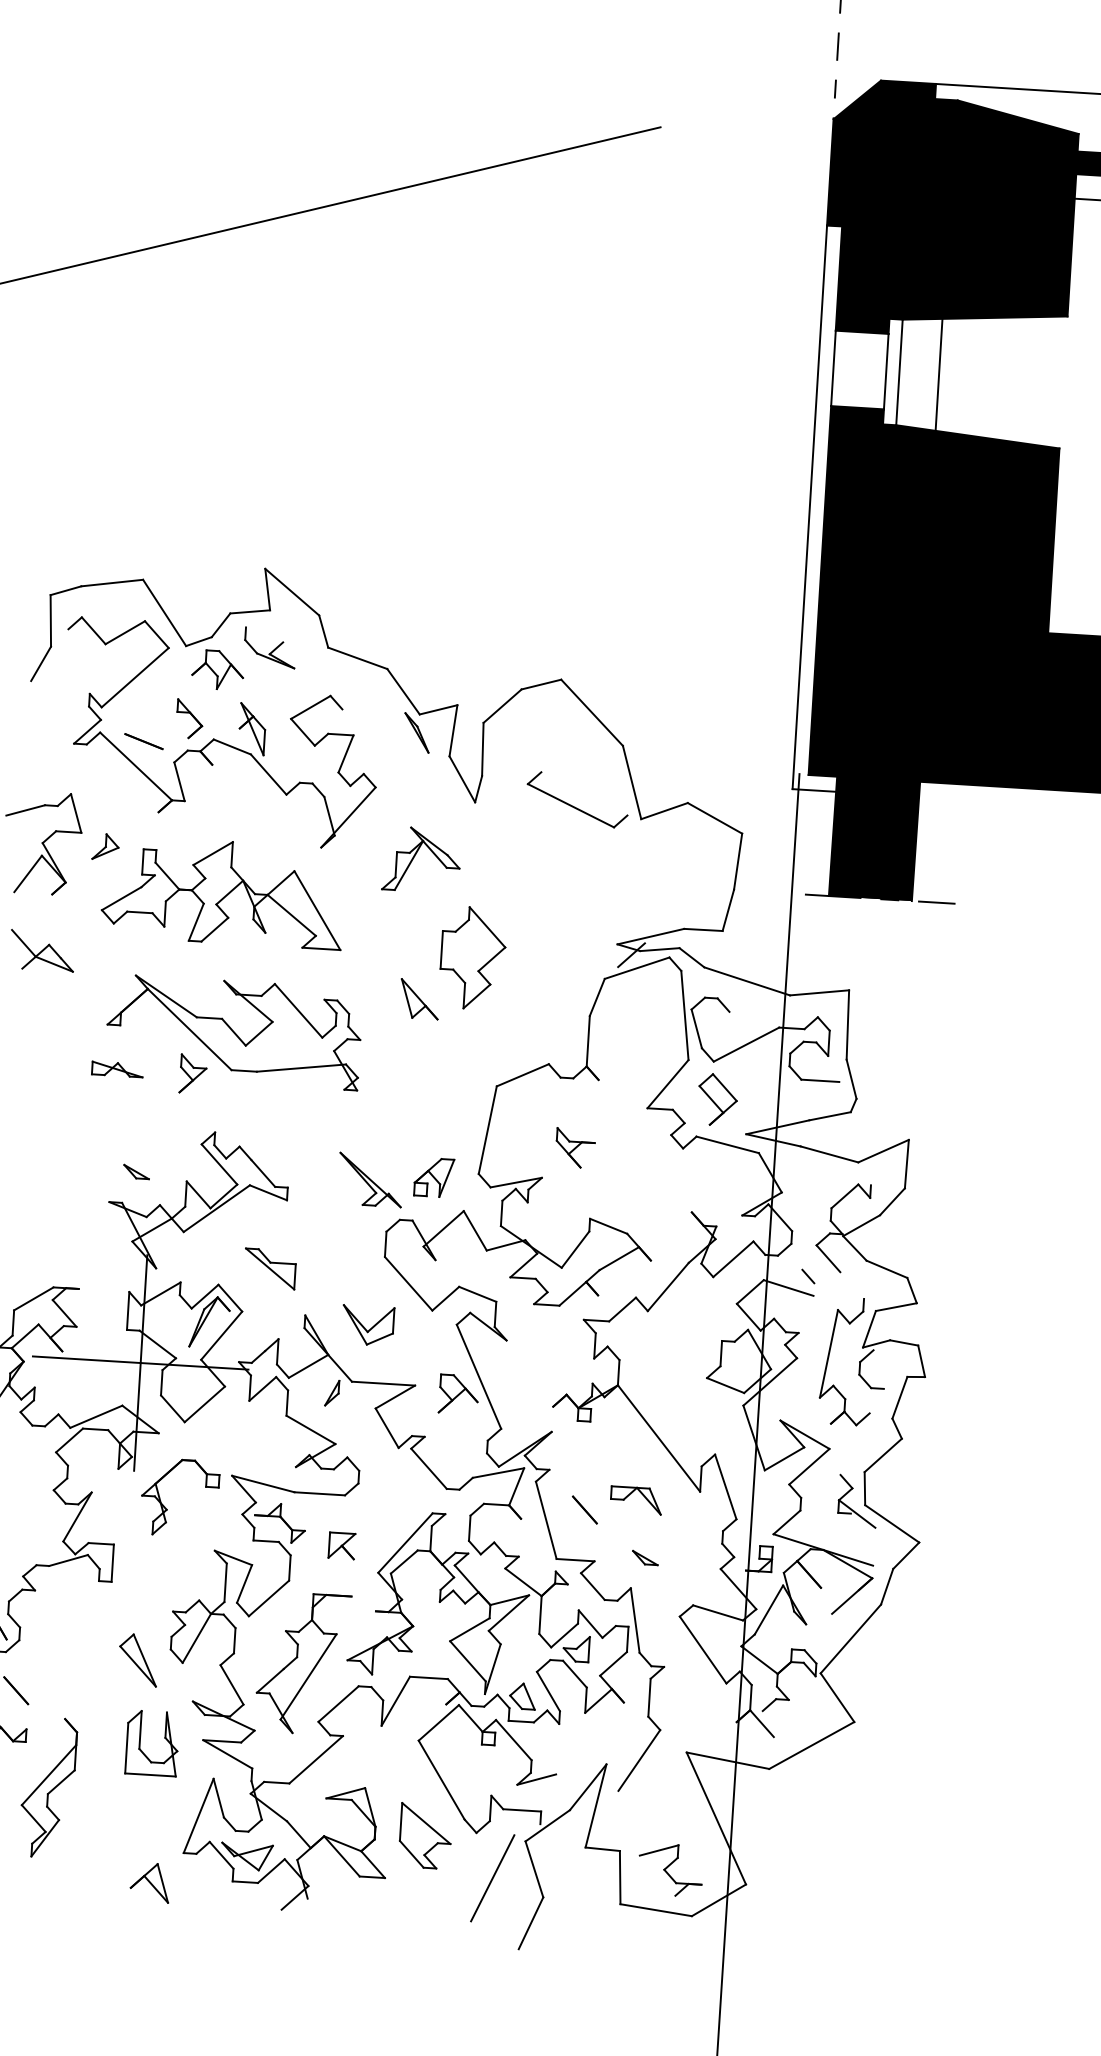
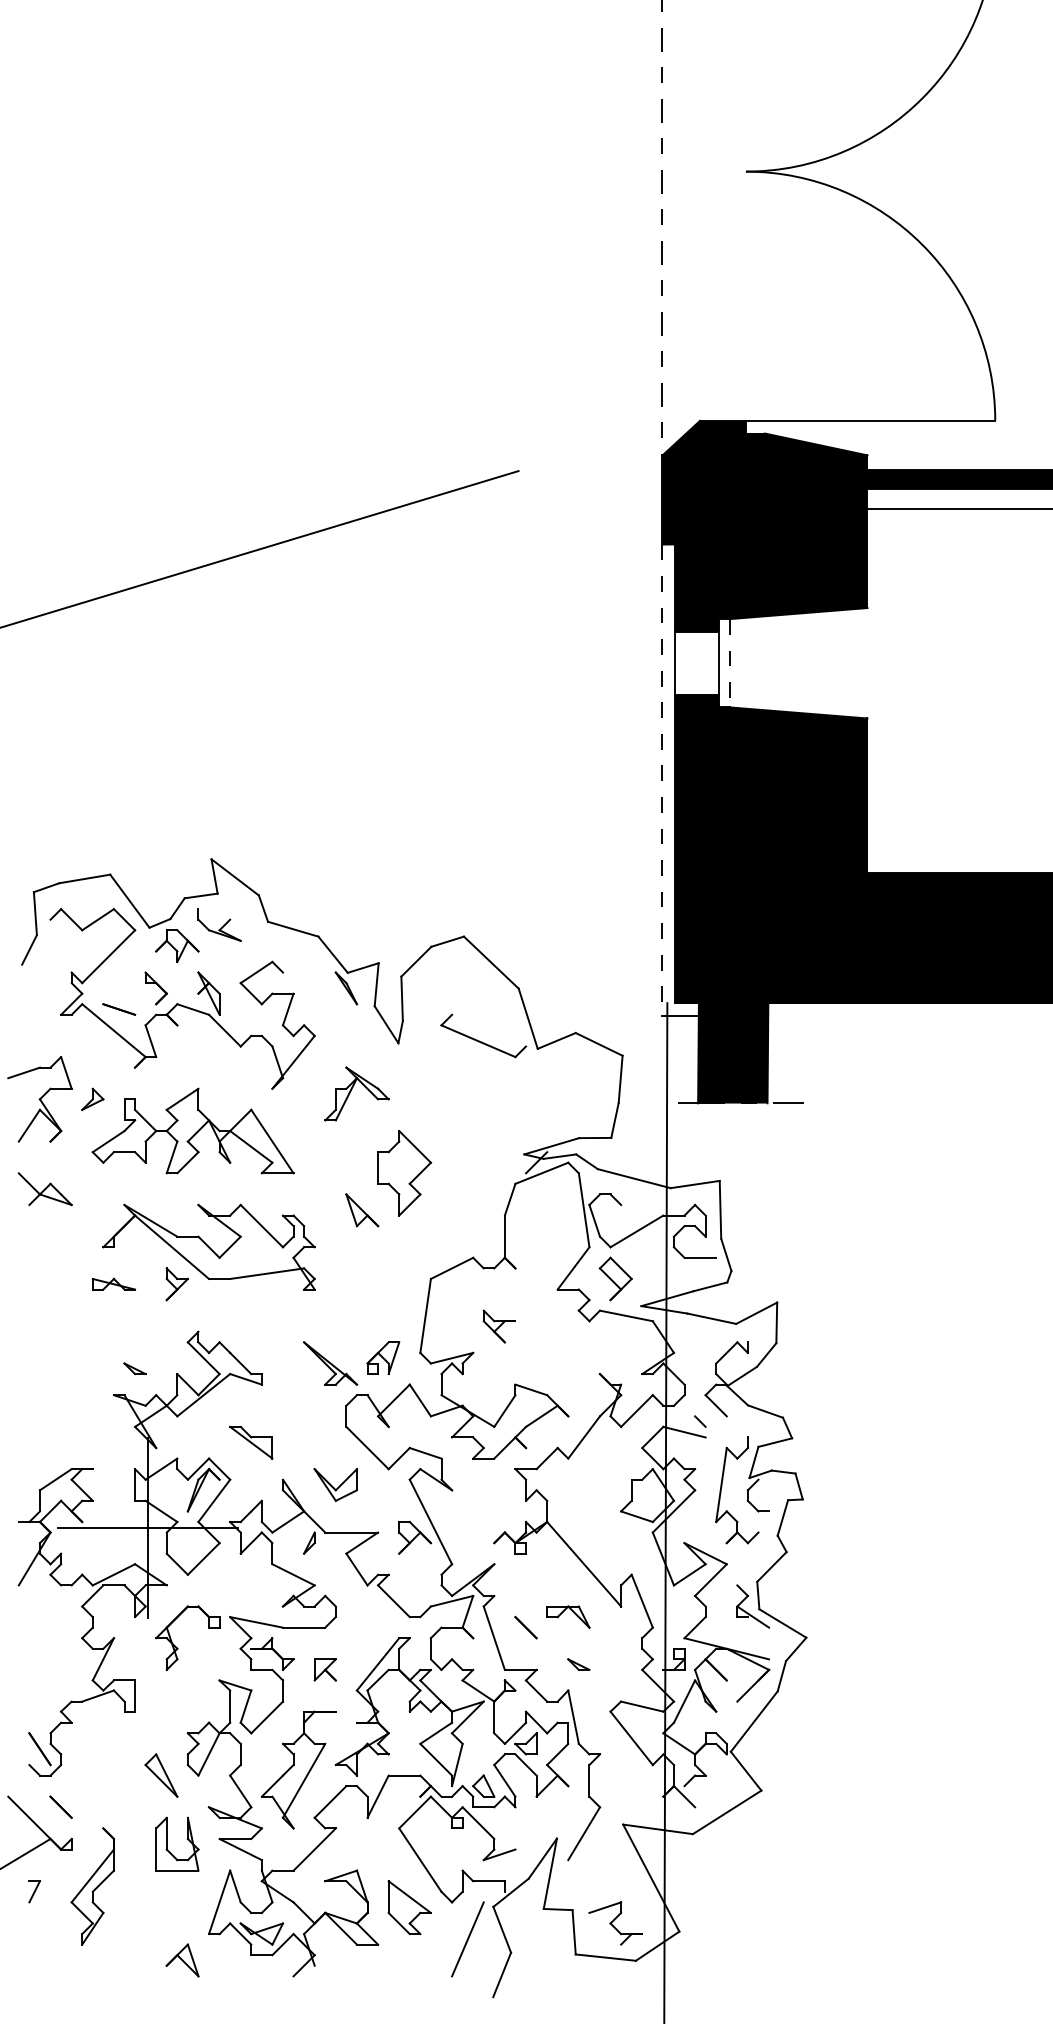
line: (899, 372) -> (730, 663), solid -> dashed
line: (939, 375) -> (763, 663), removed
line: (809, 507) -> (662, 780), solid -> dashed

